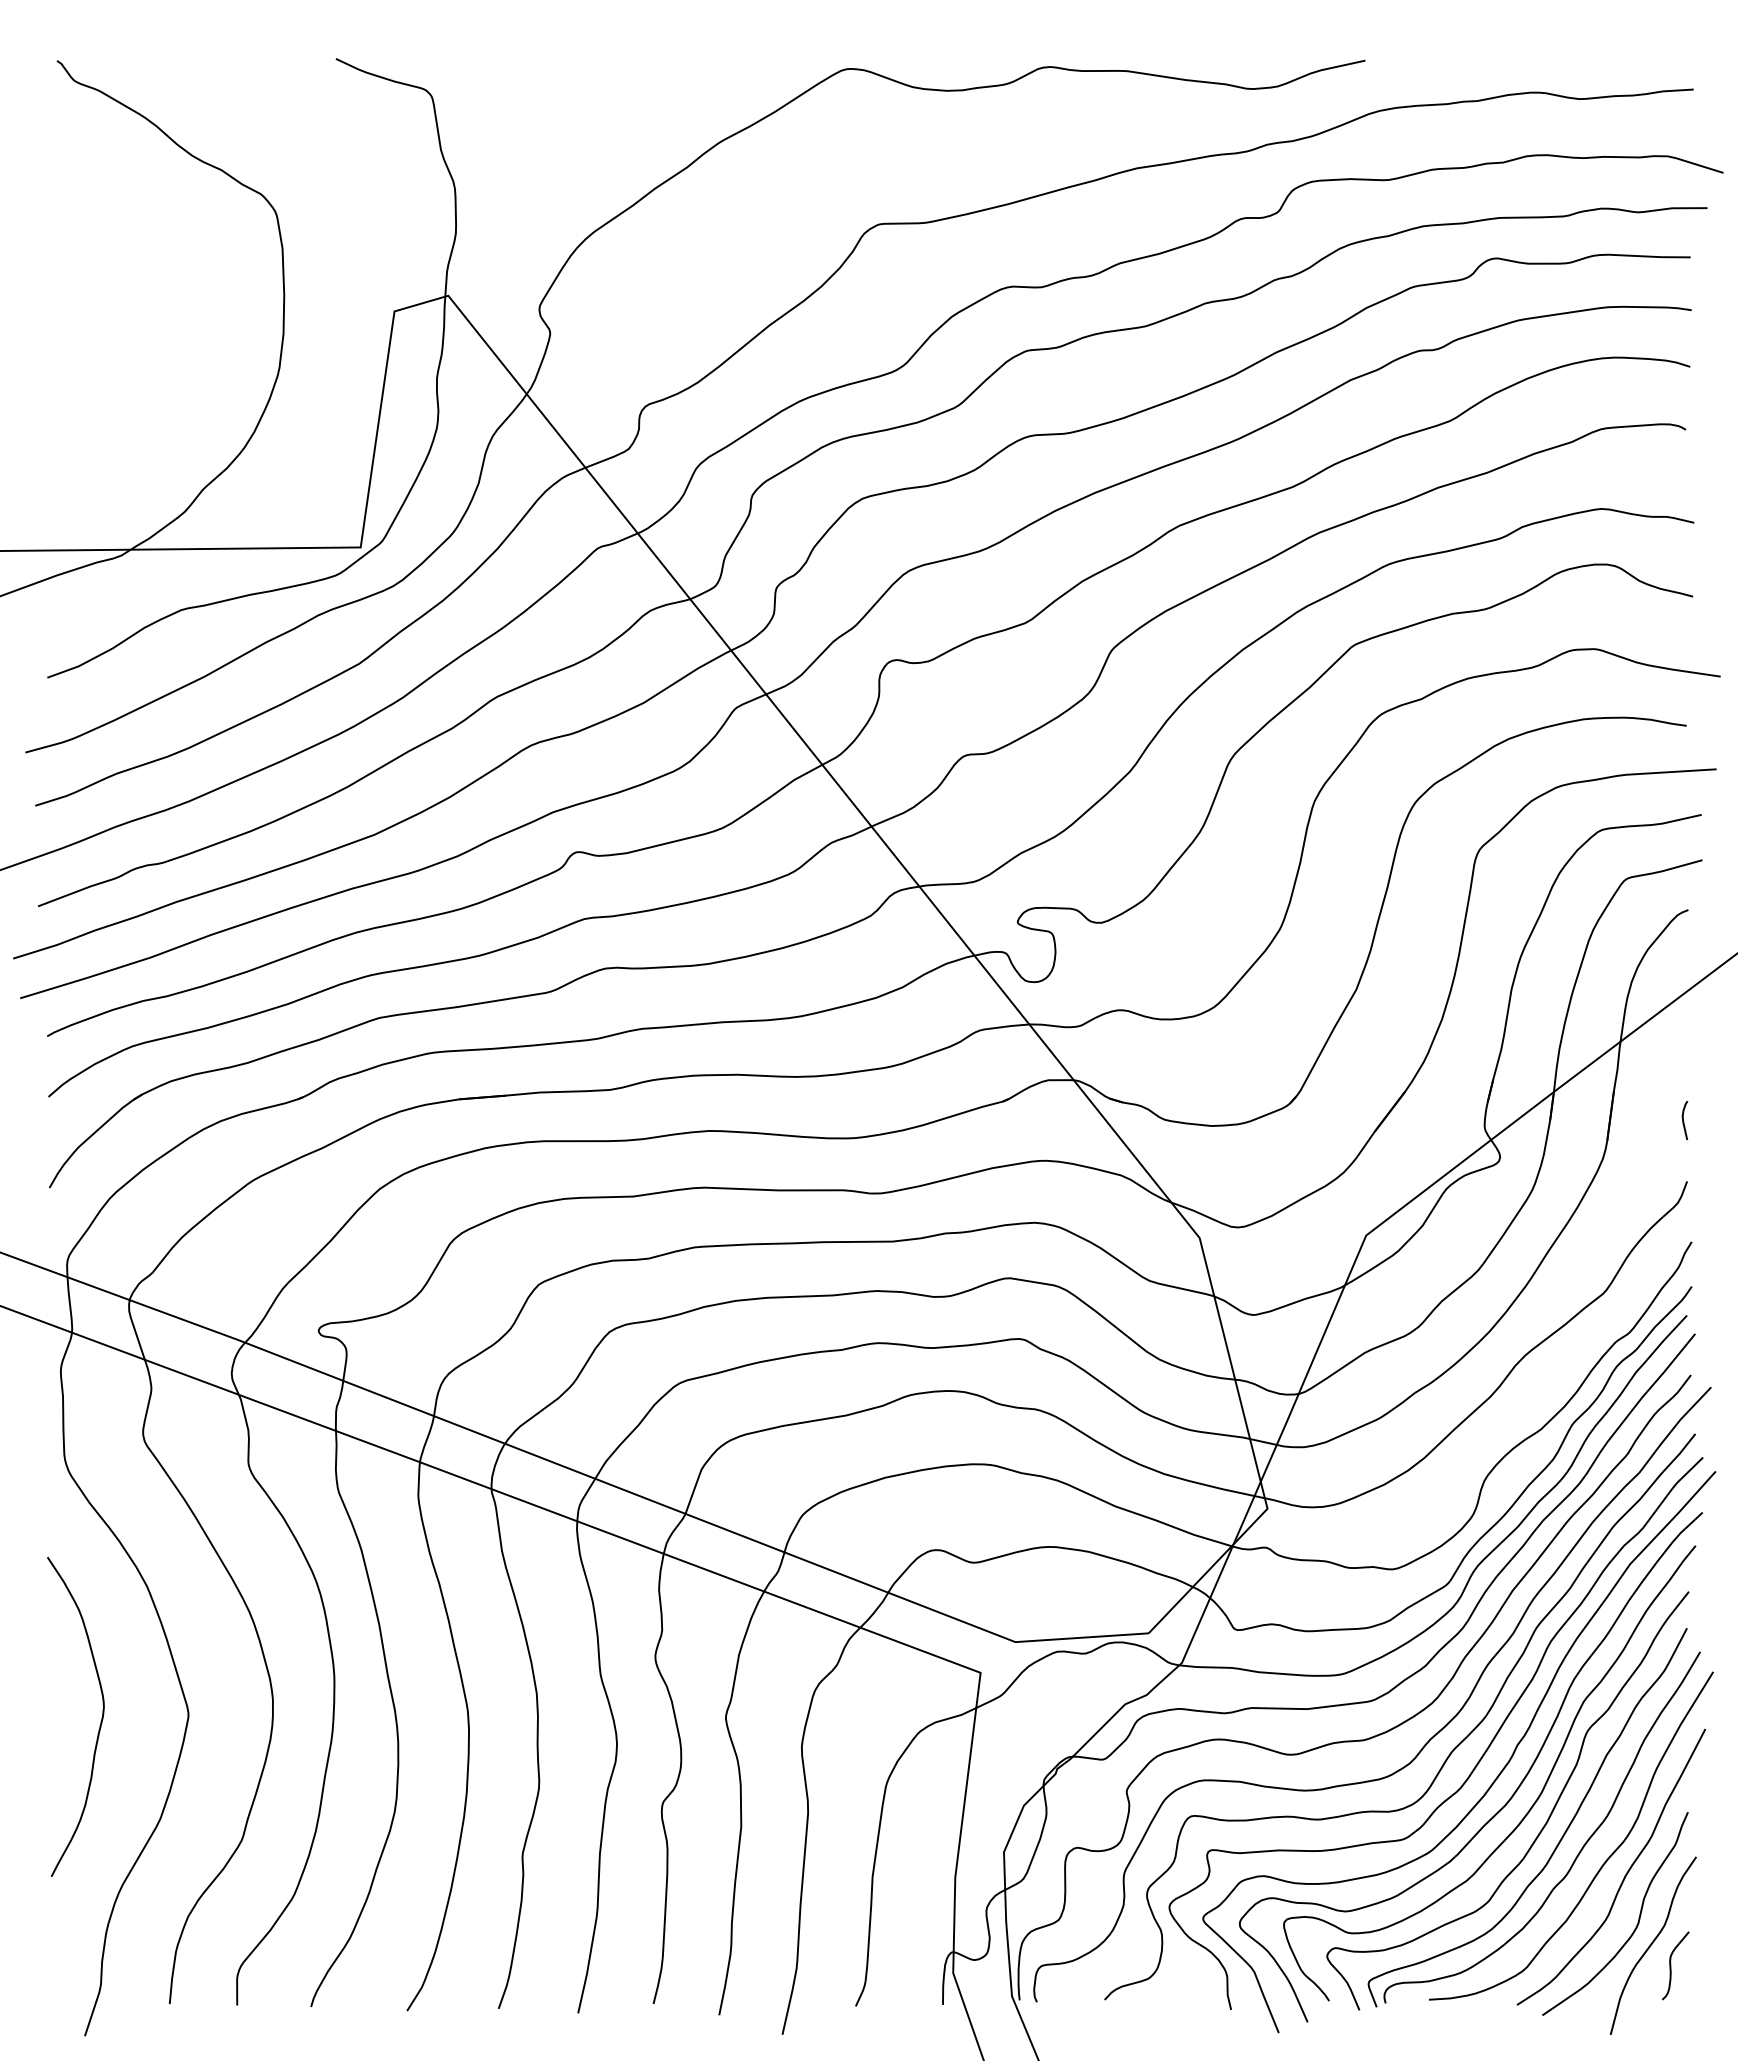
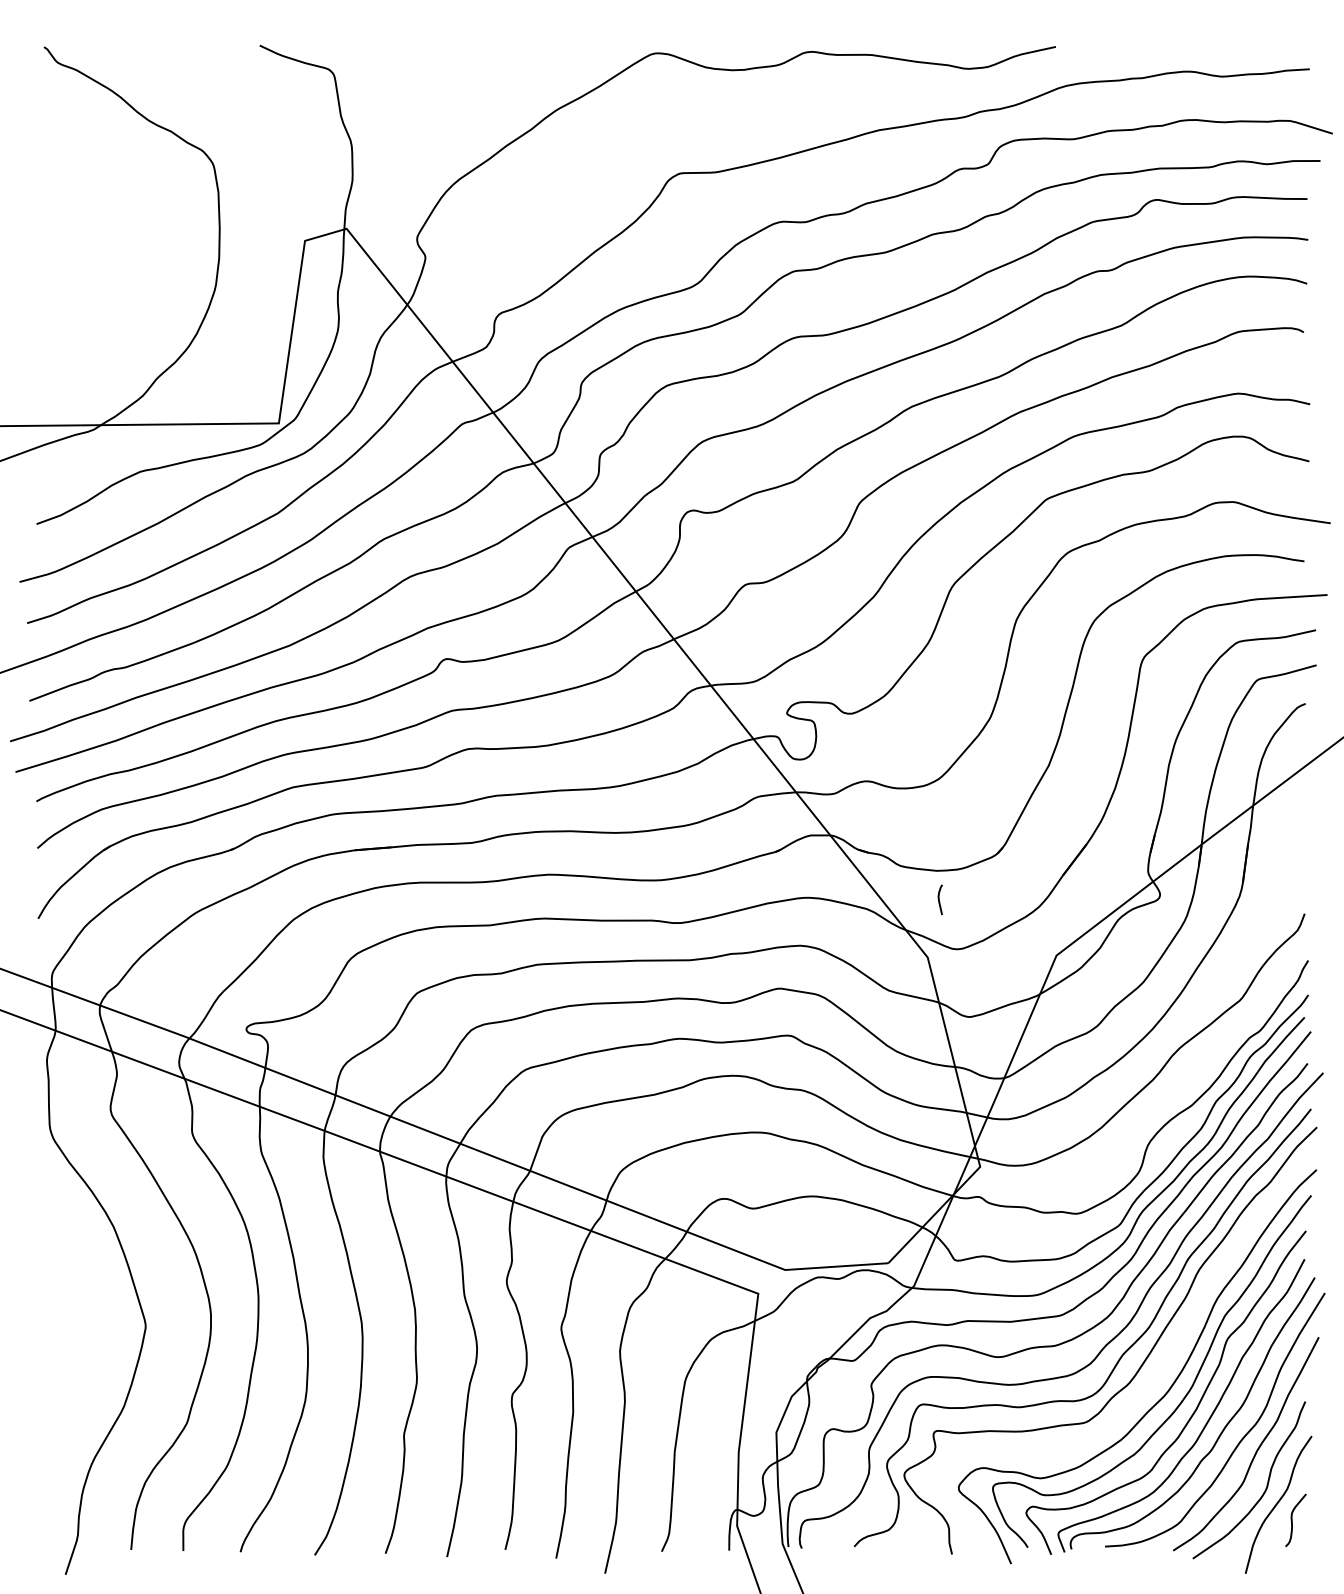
curve: (1683, 1120) -> (939, 899), moved
curve: (100, 1721) -> (77, 1331), removed
curve: (1494, 1779) -> (1155, 1376), removed

